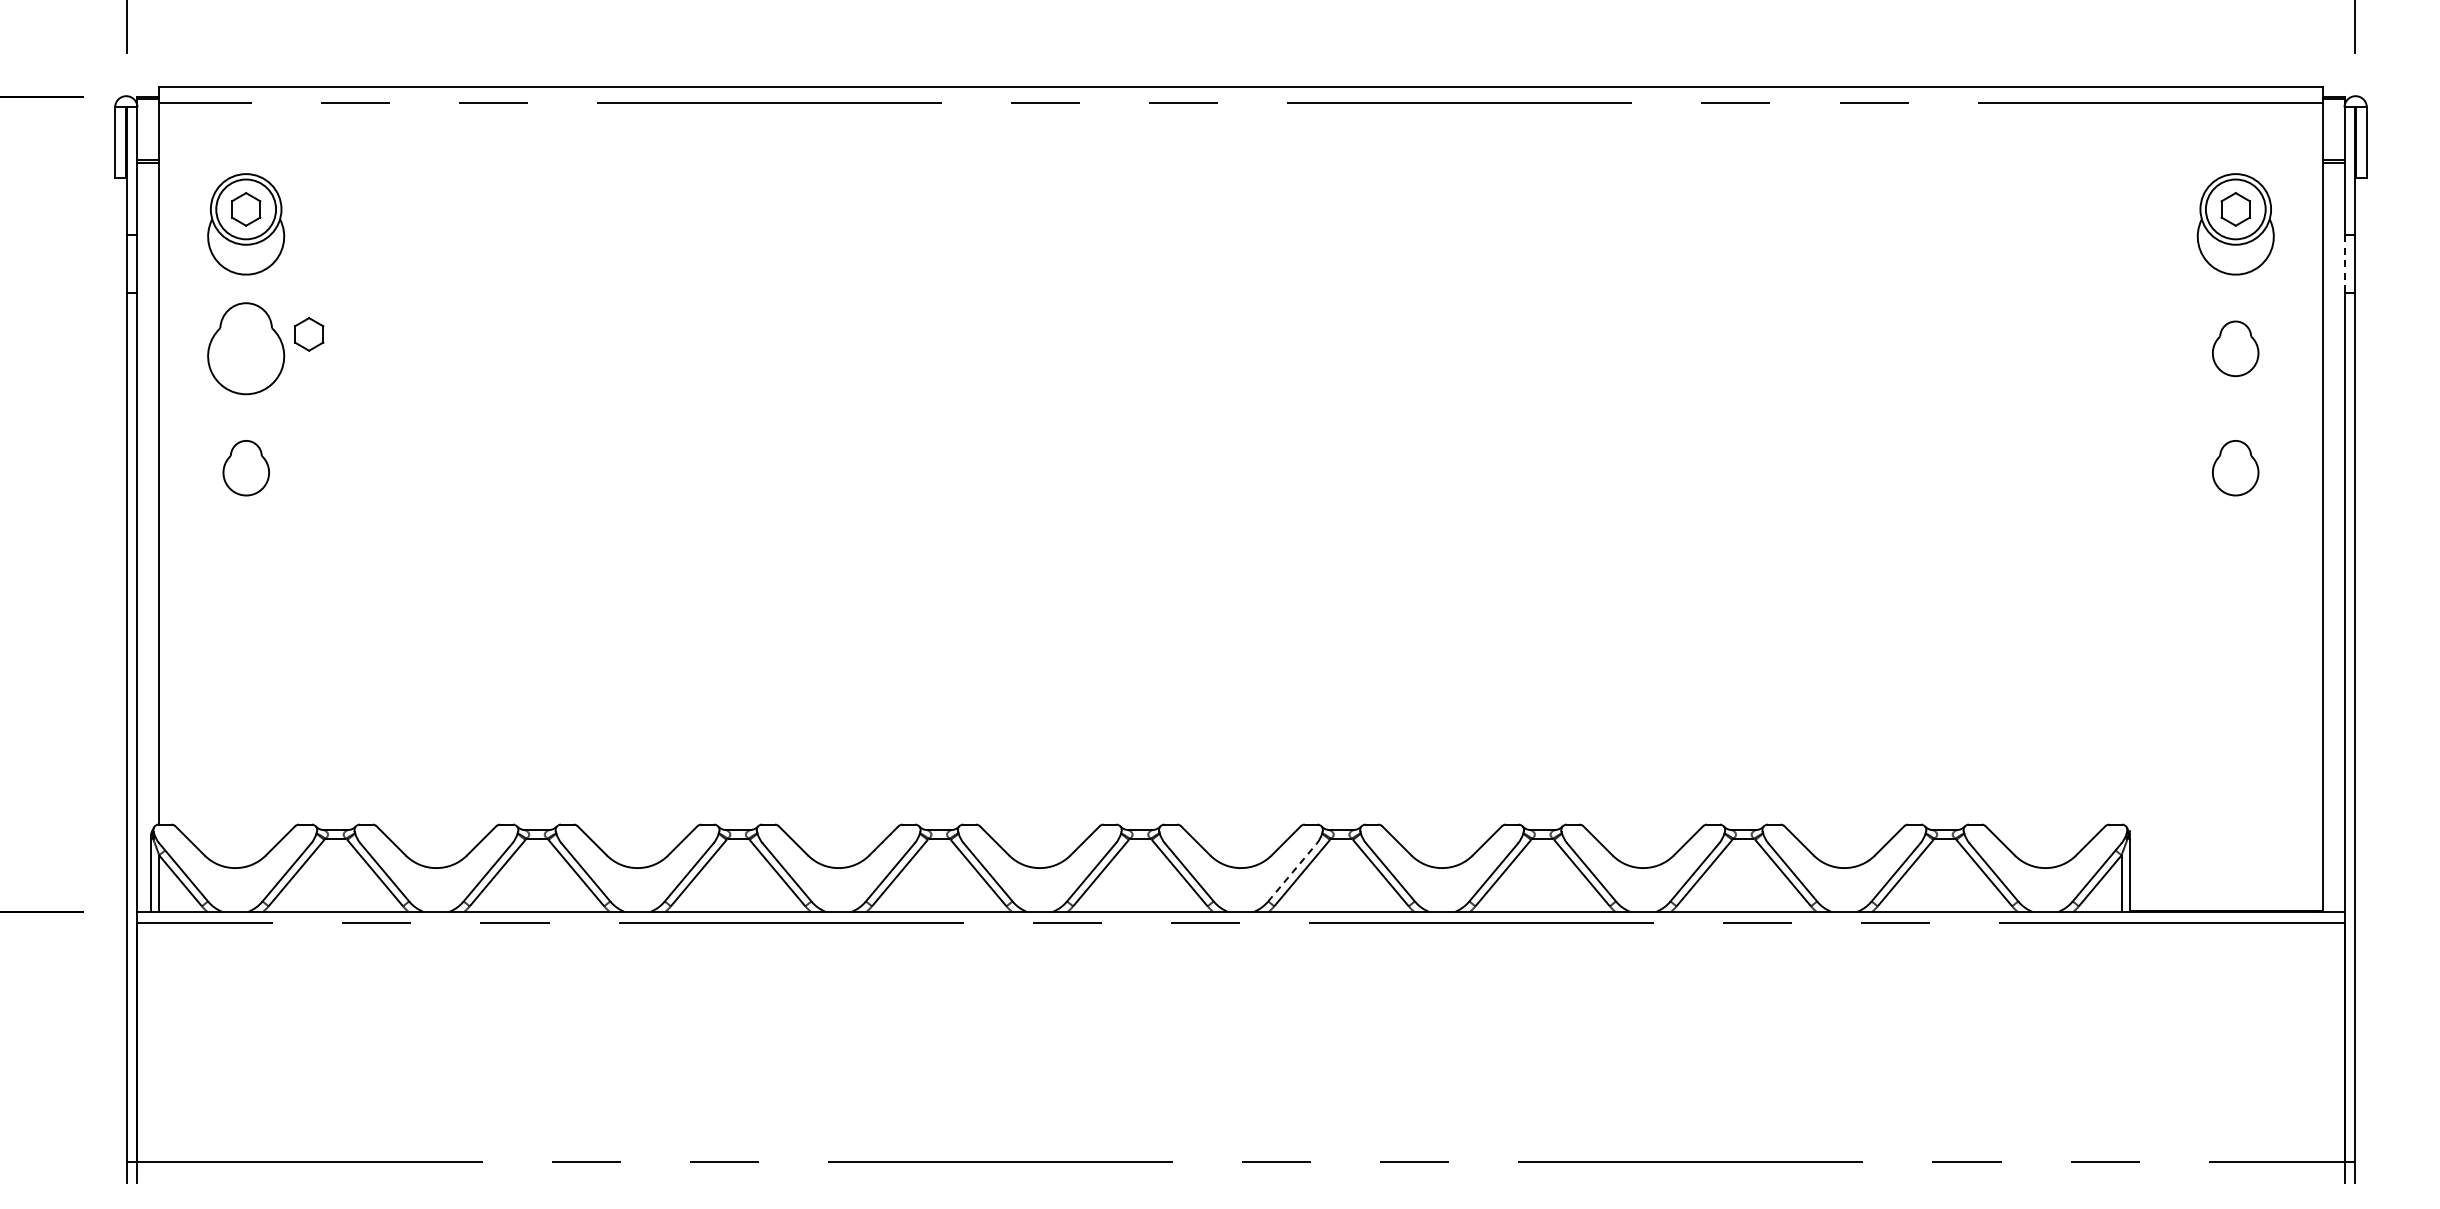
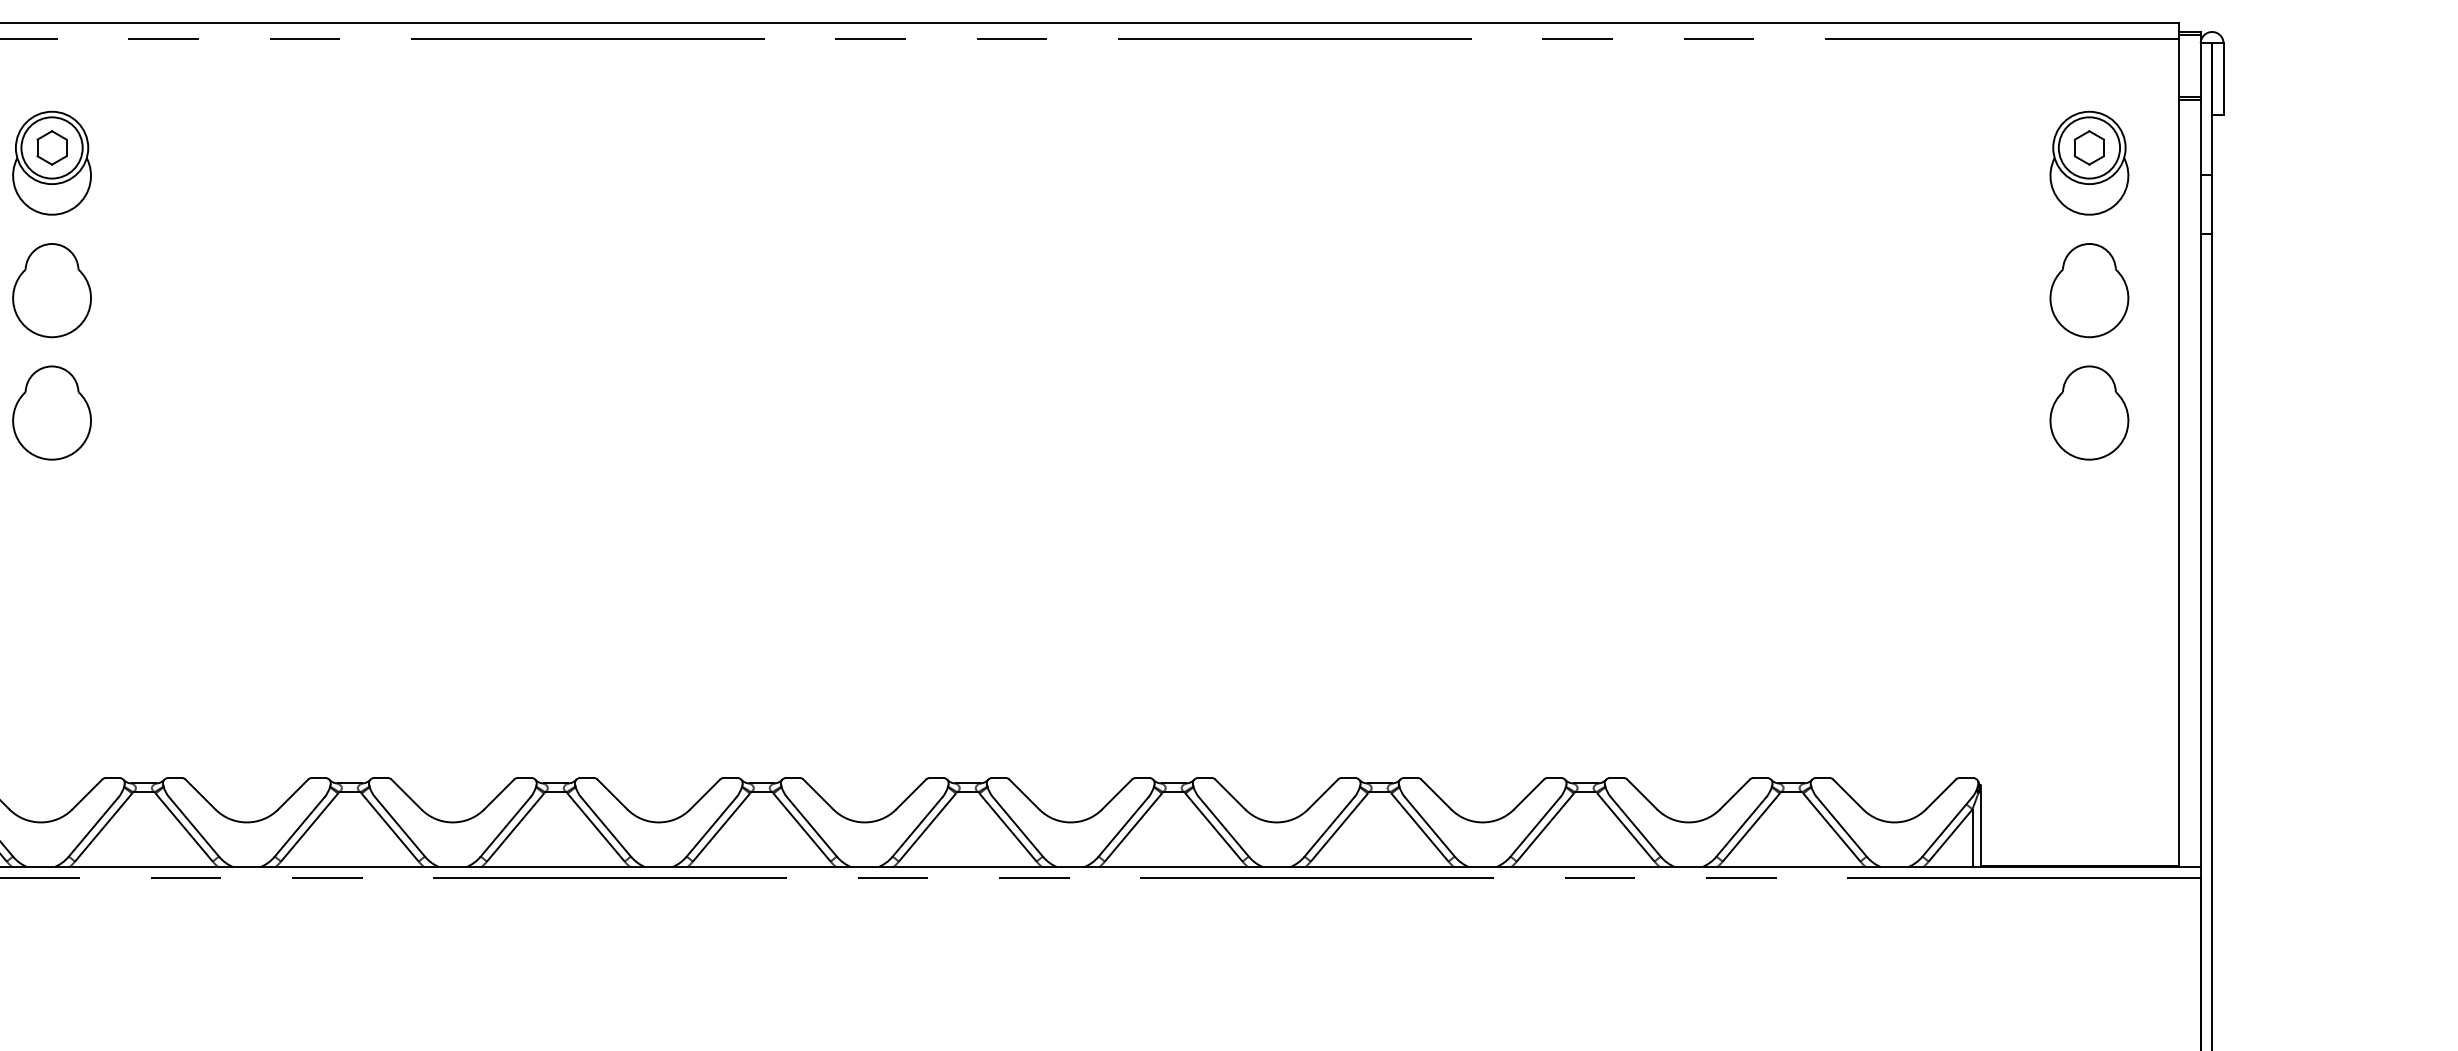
line: (2344, 264) -> (2200, 204), dashed -> solid
part: (309, 334) -> (116, 276), removed
part: (2235, 348) -> (2089, 290), size x1.67
part: (246, 467) -> (52, 412), size x1.67
part: (2235, 467) -> (2089, 412), size x1.67
line: (1292, 872) -> (1123, 826), dashed -> solid

